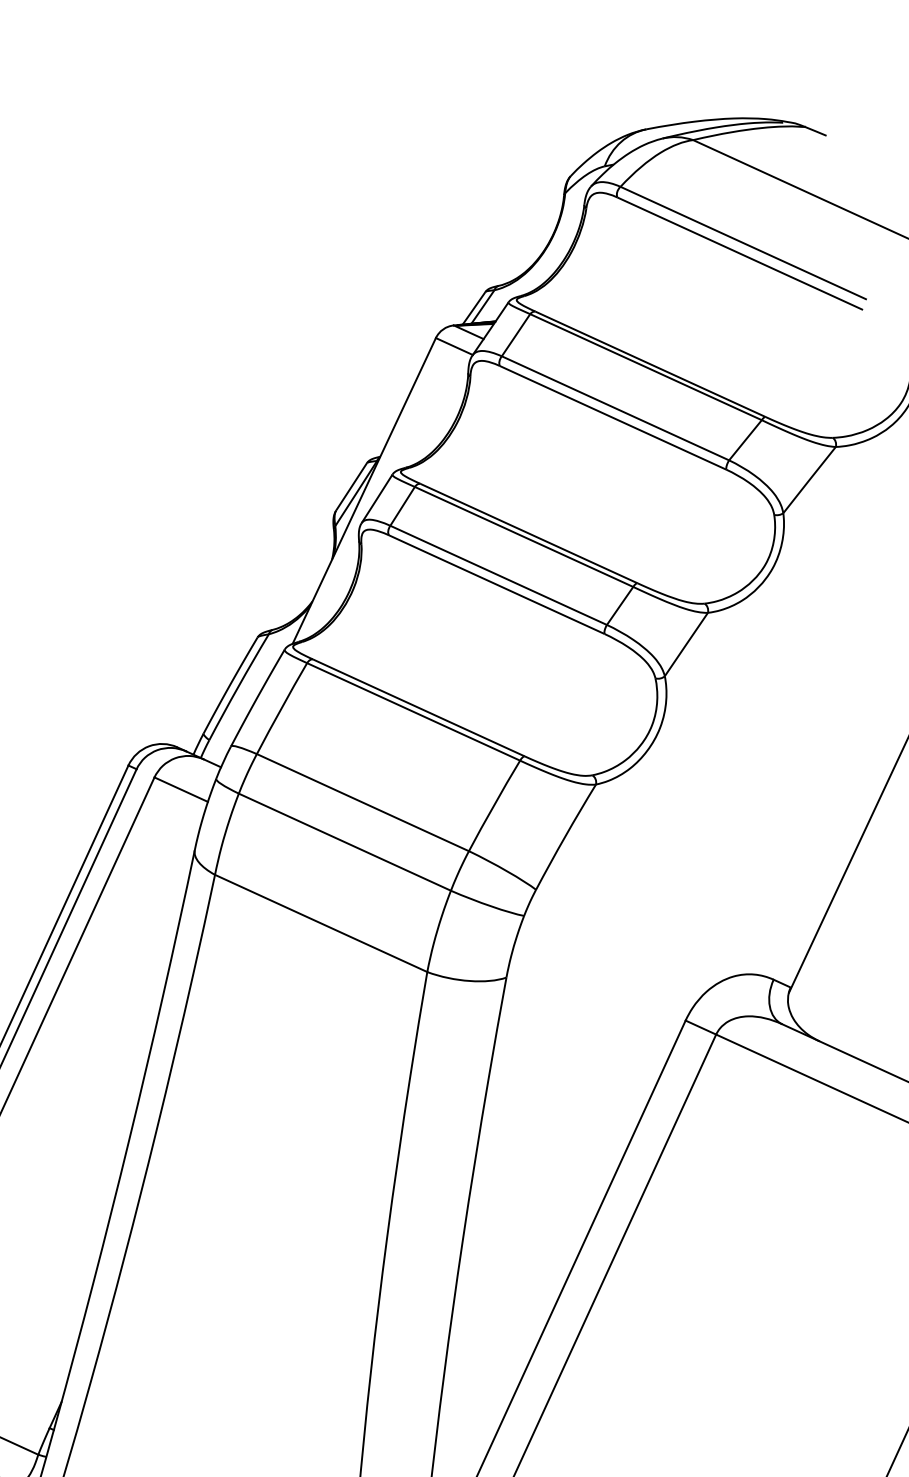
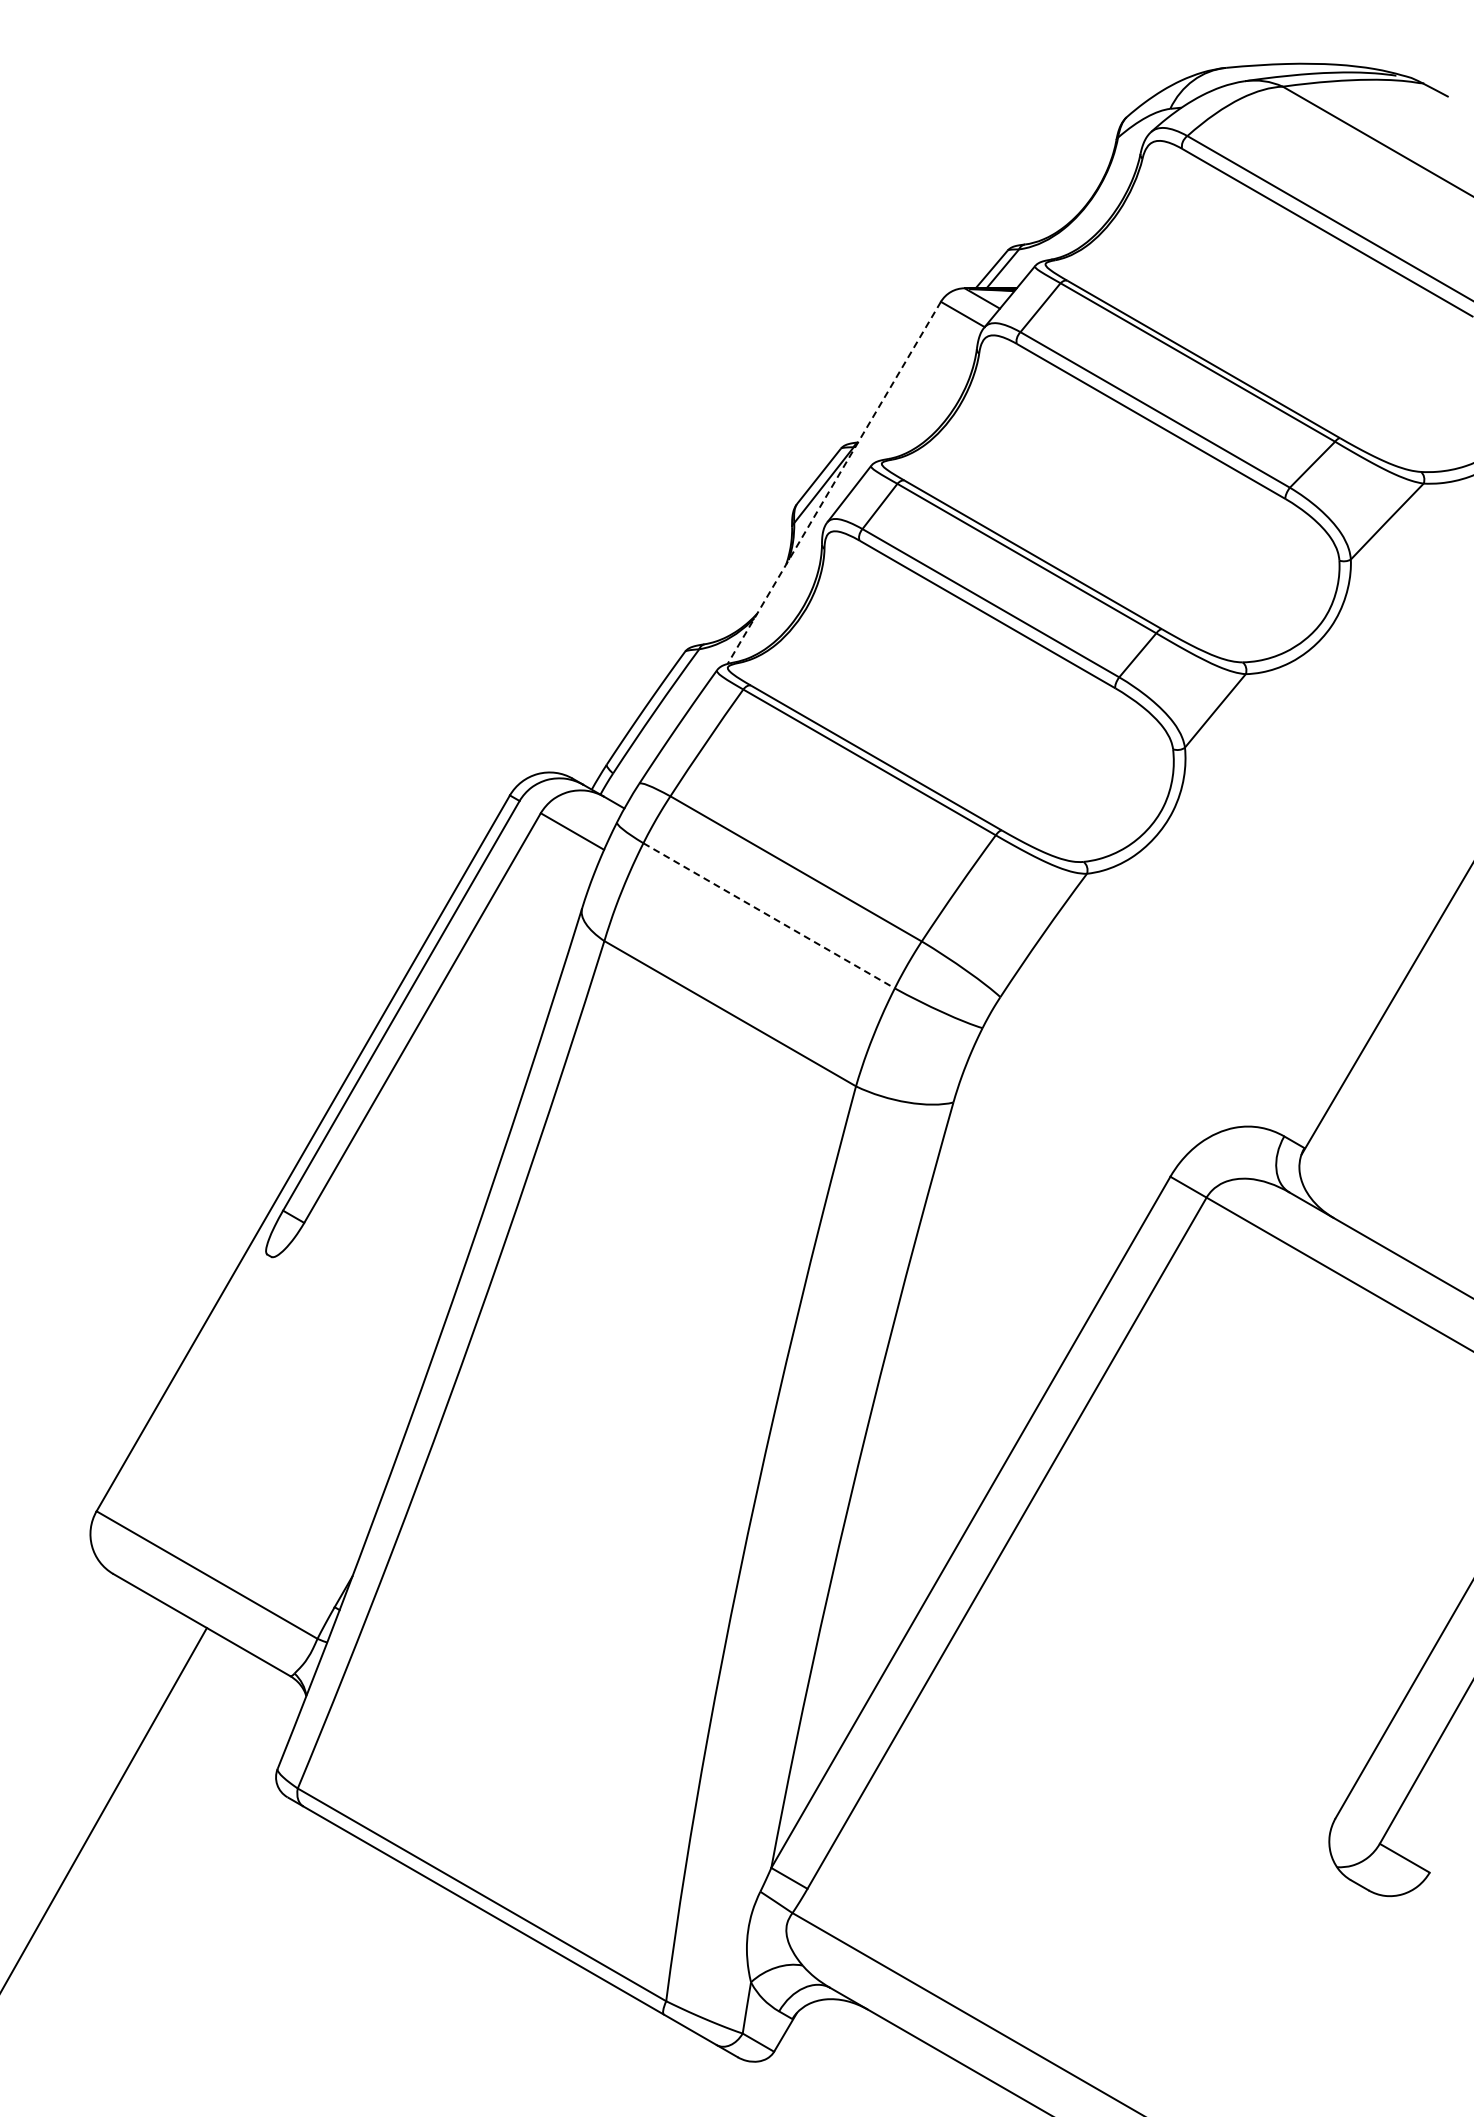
line: (364, 491) -> (834, 483), solid -> dashed
line: (345, 842) -> (769, 916), solid -> dashed

